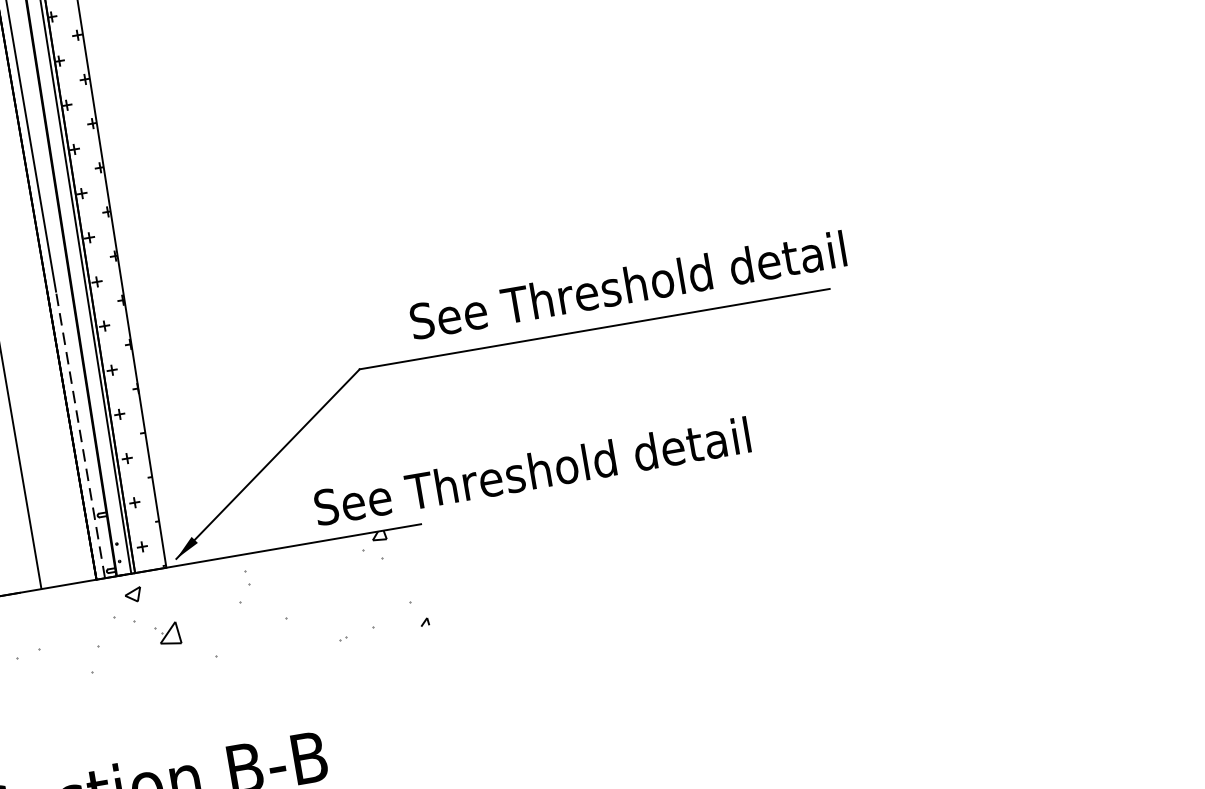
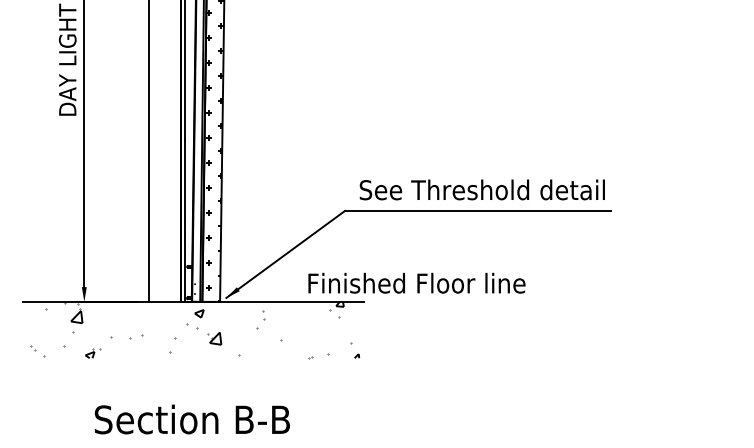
text: (626, 284) -> (481, 189), moved
line: (80, 434) -> (185, 220), dashed -> solid
text: (530, 470) -> (429, 282), See Threshold detail -> Finished Floor line

